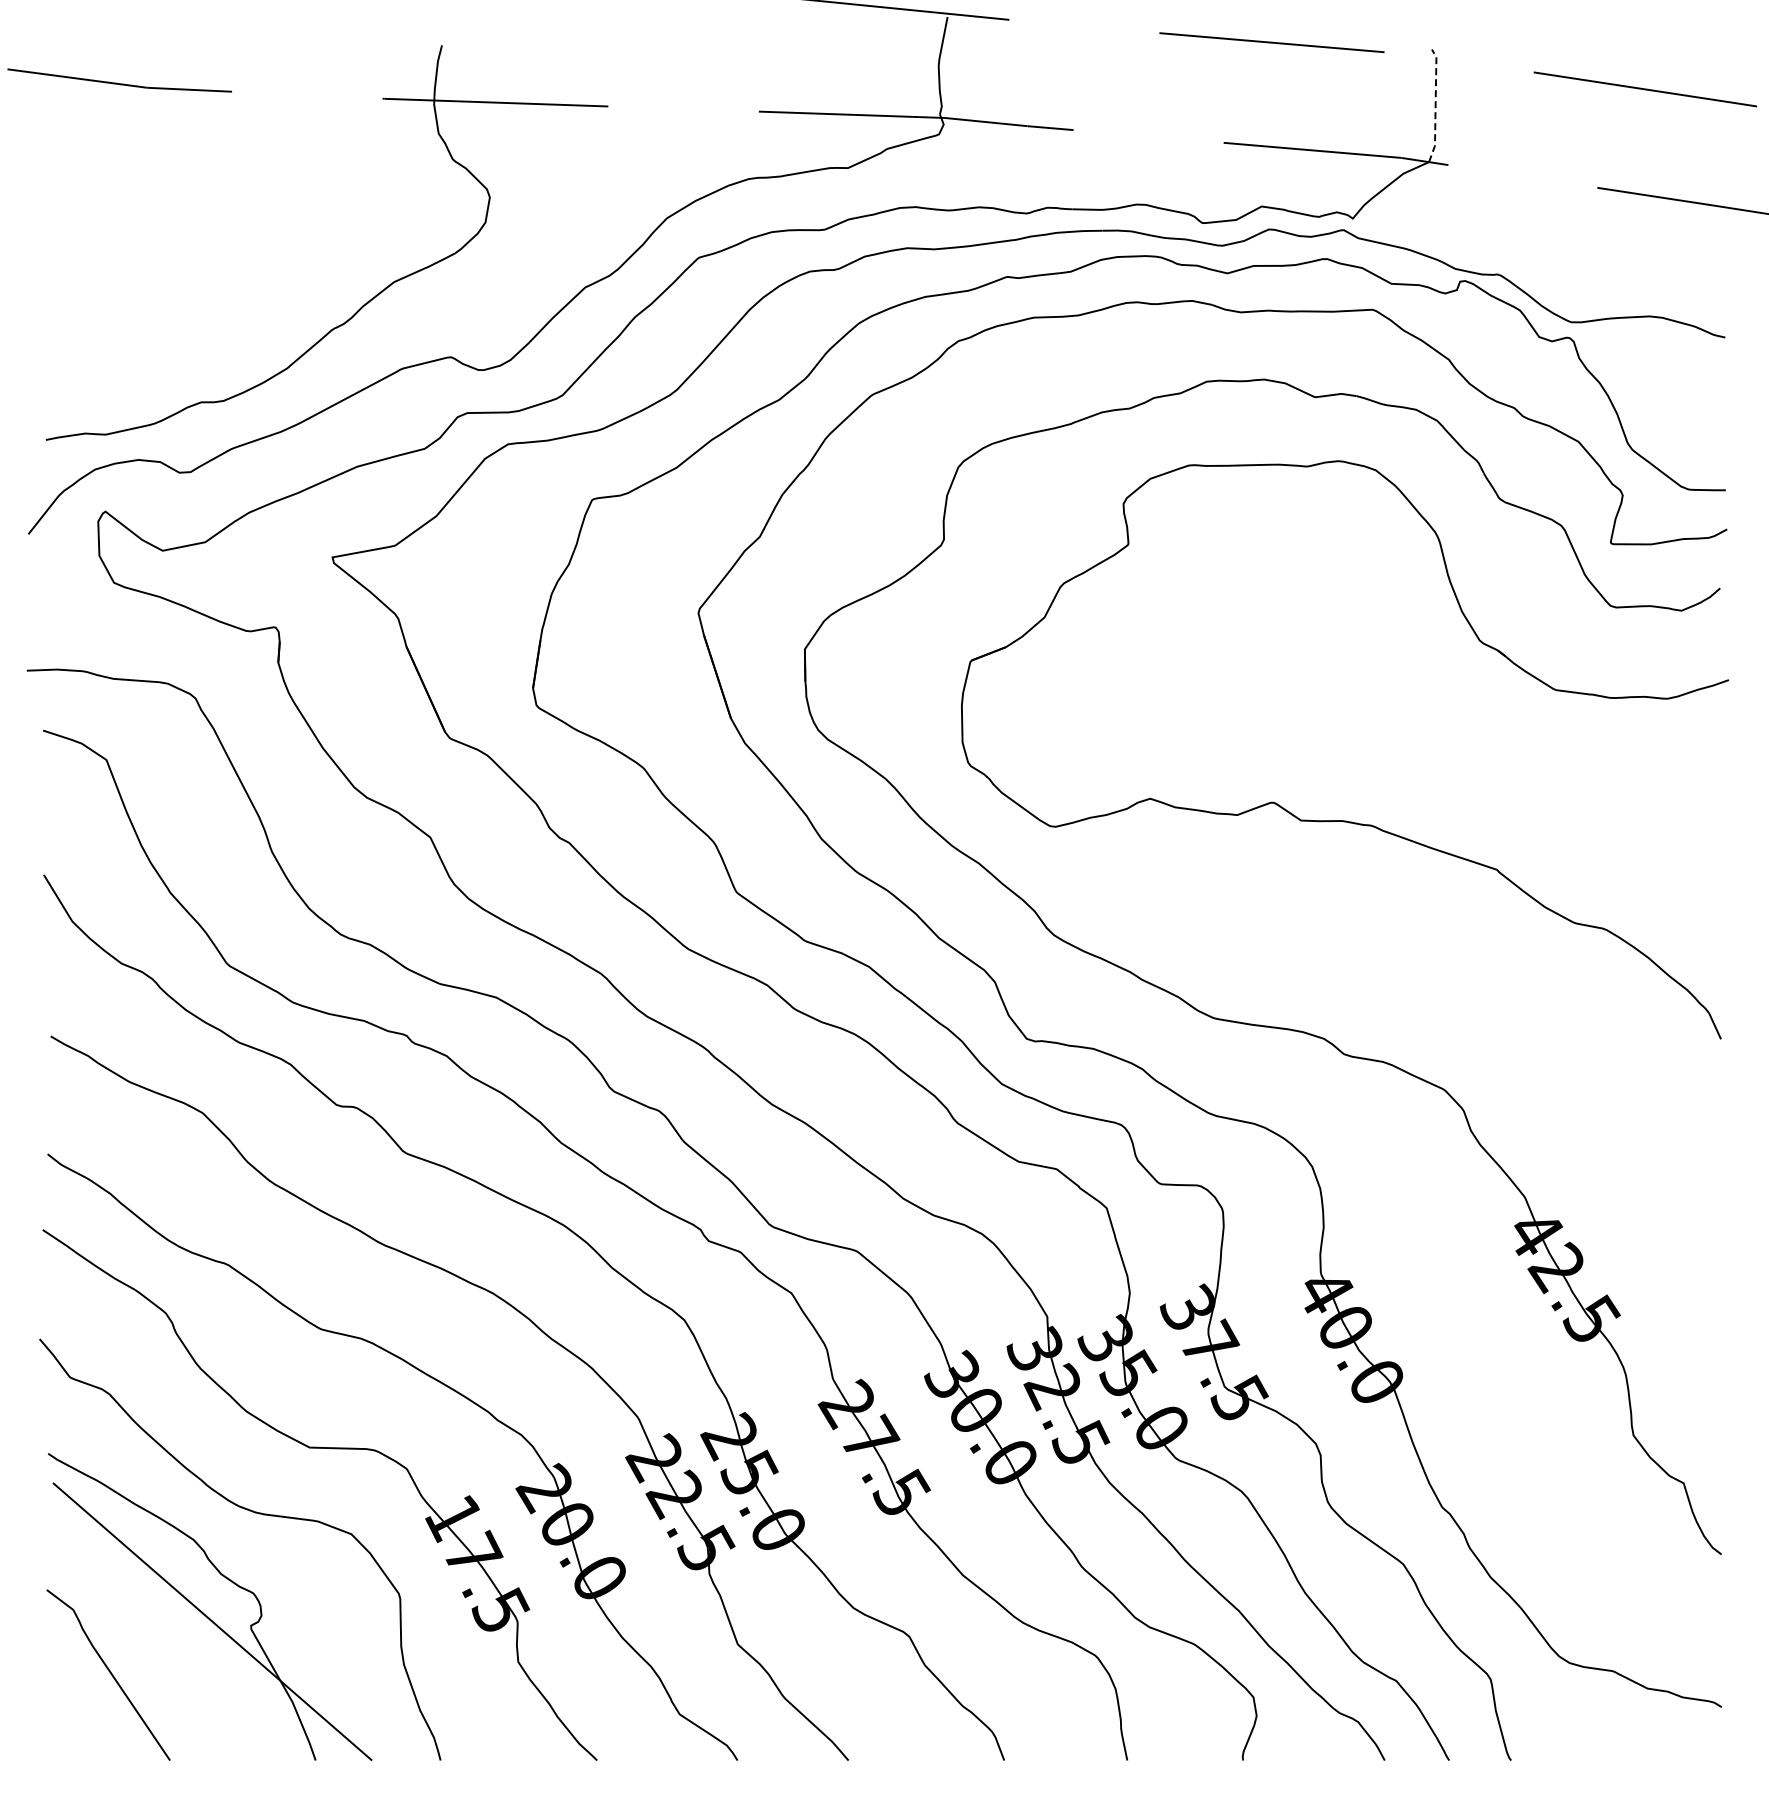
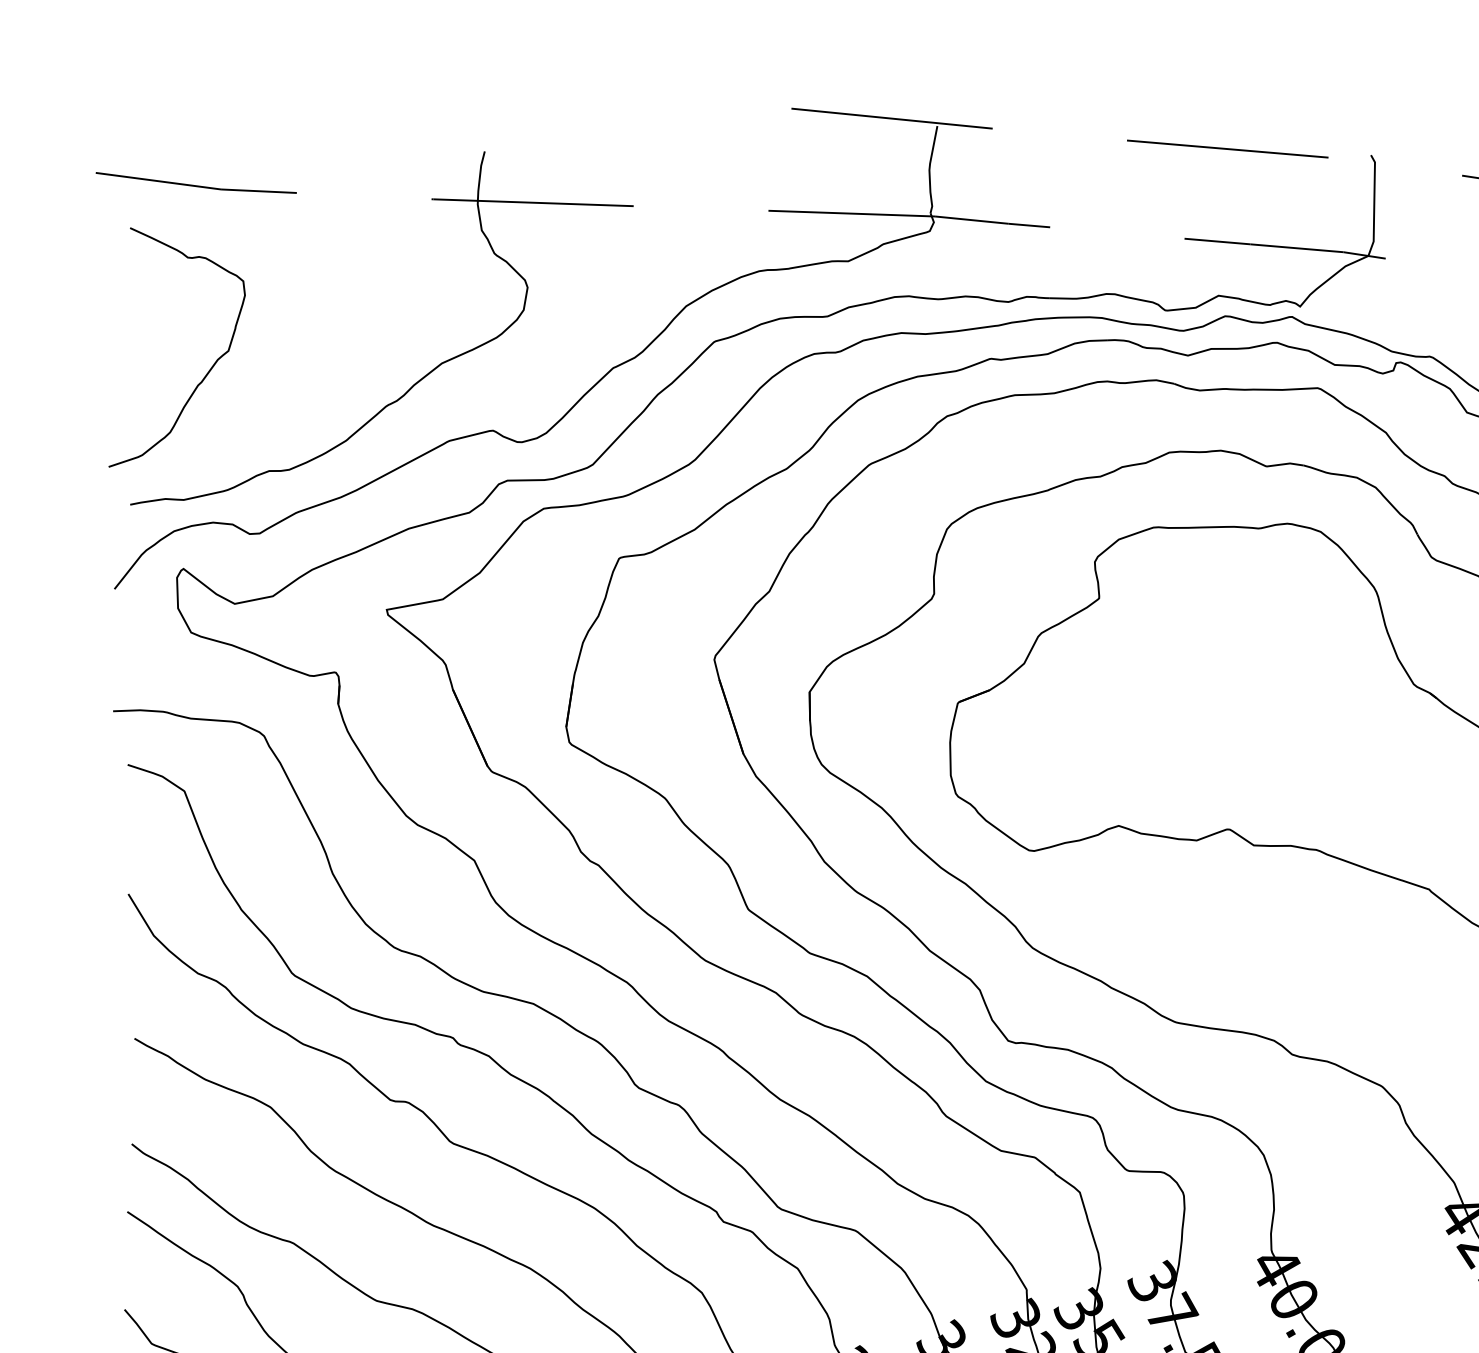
line: (1435, 105) -> (1374, 205), dashed -> solid
curve: (132, 291) -> (207, 371), added

